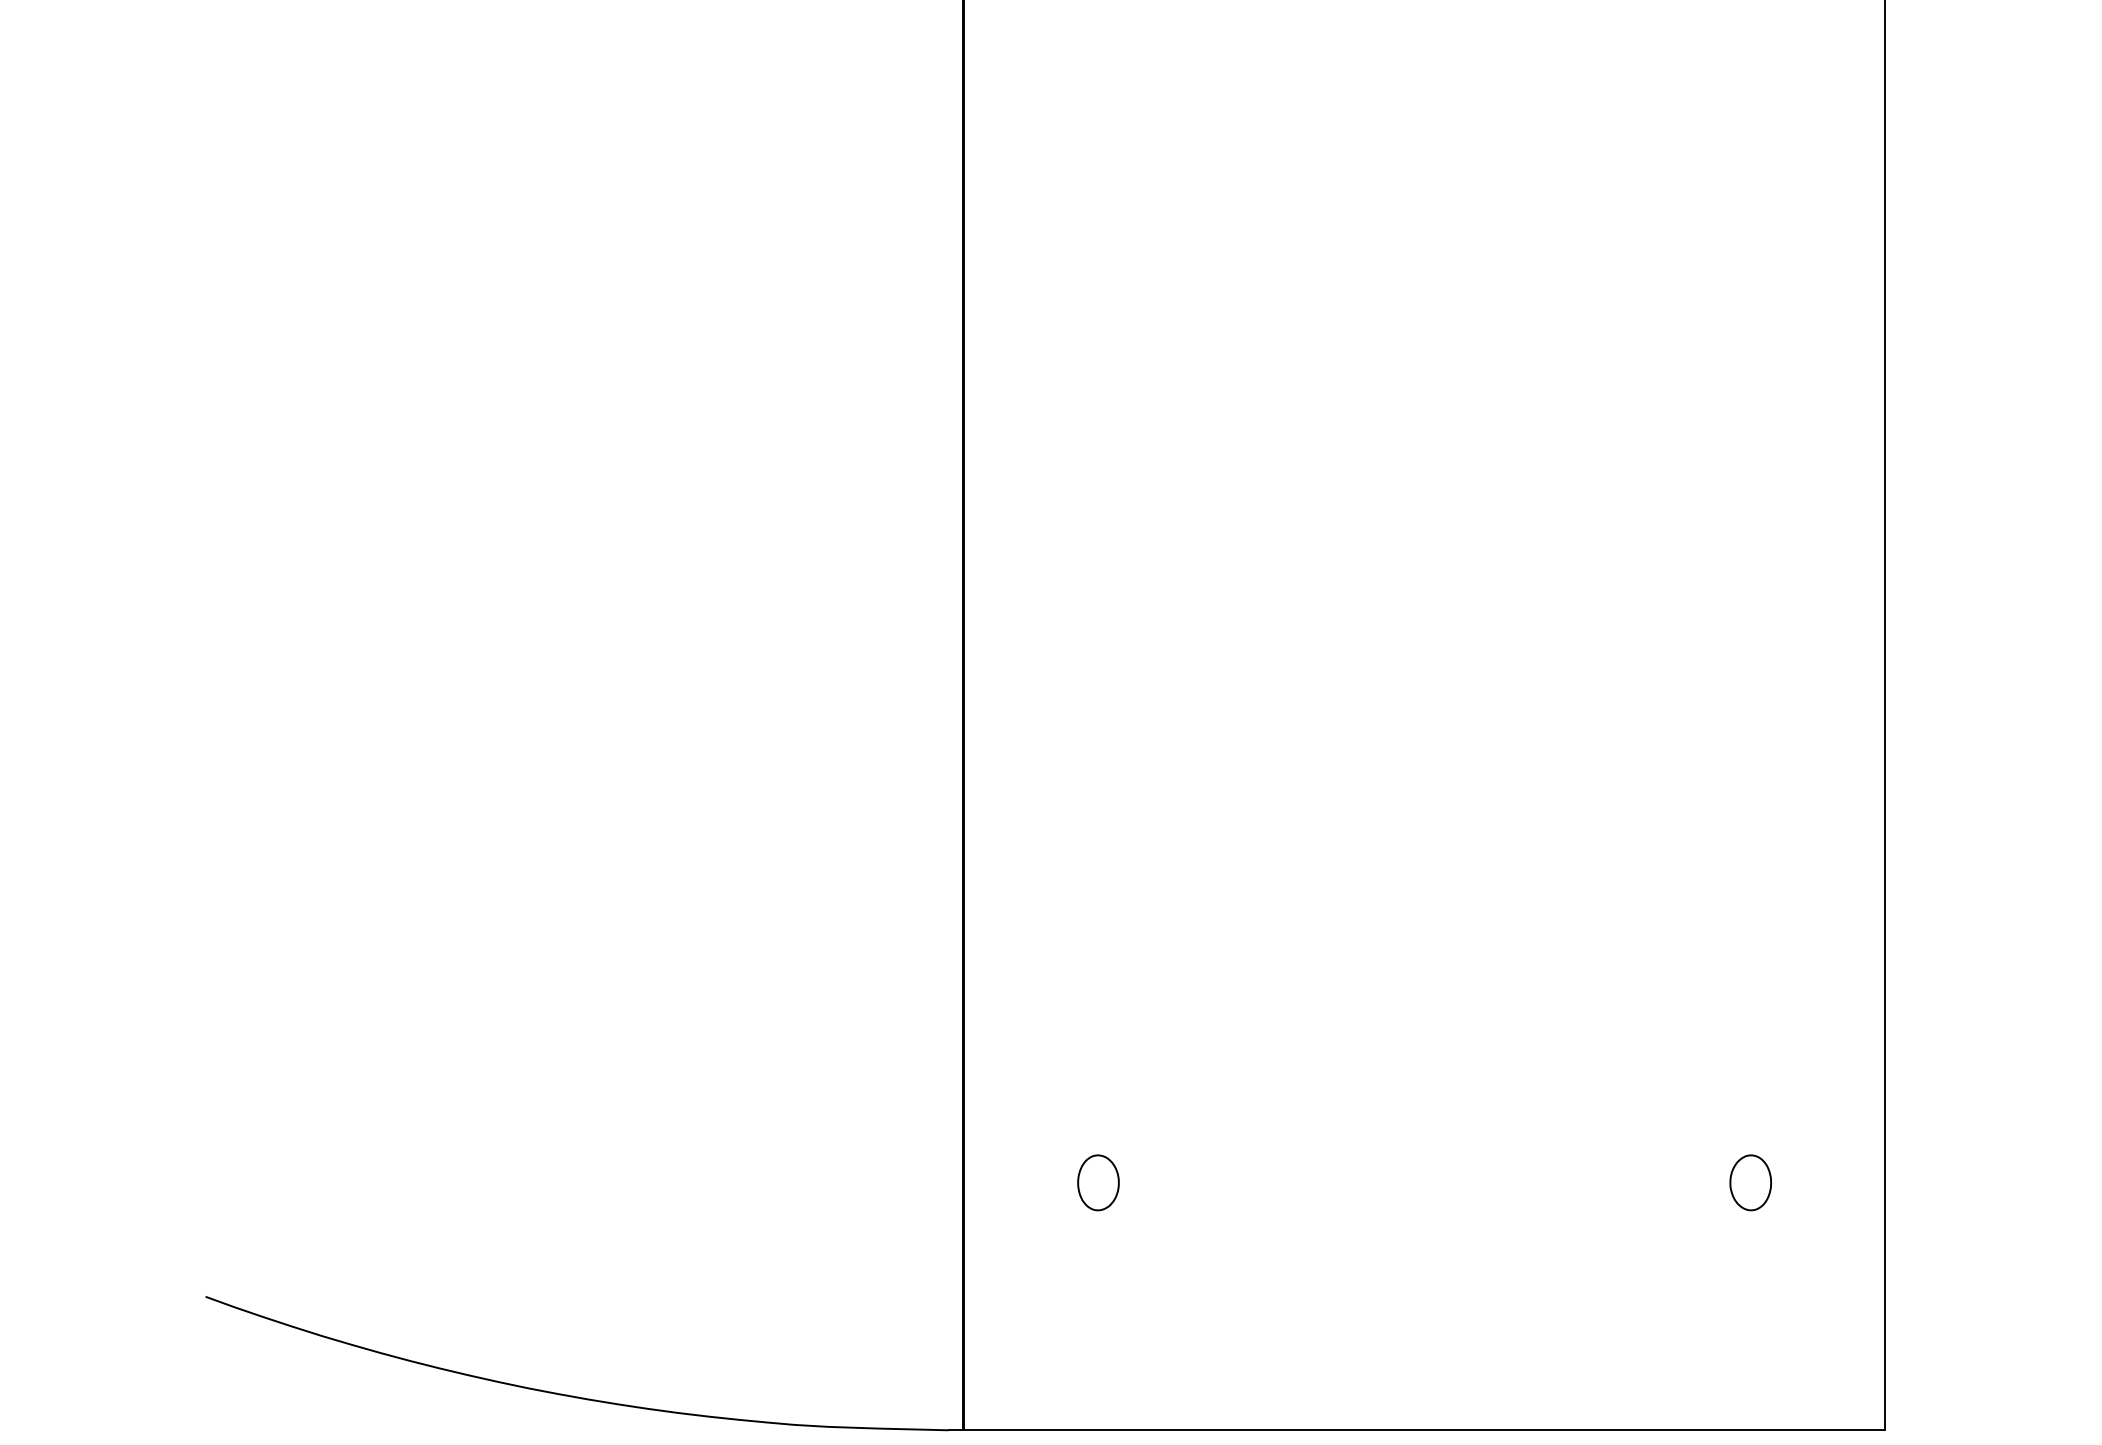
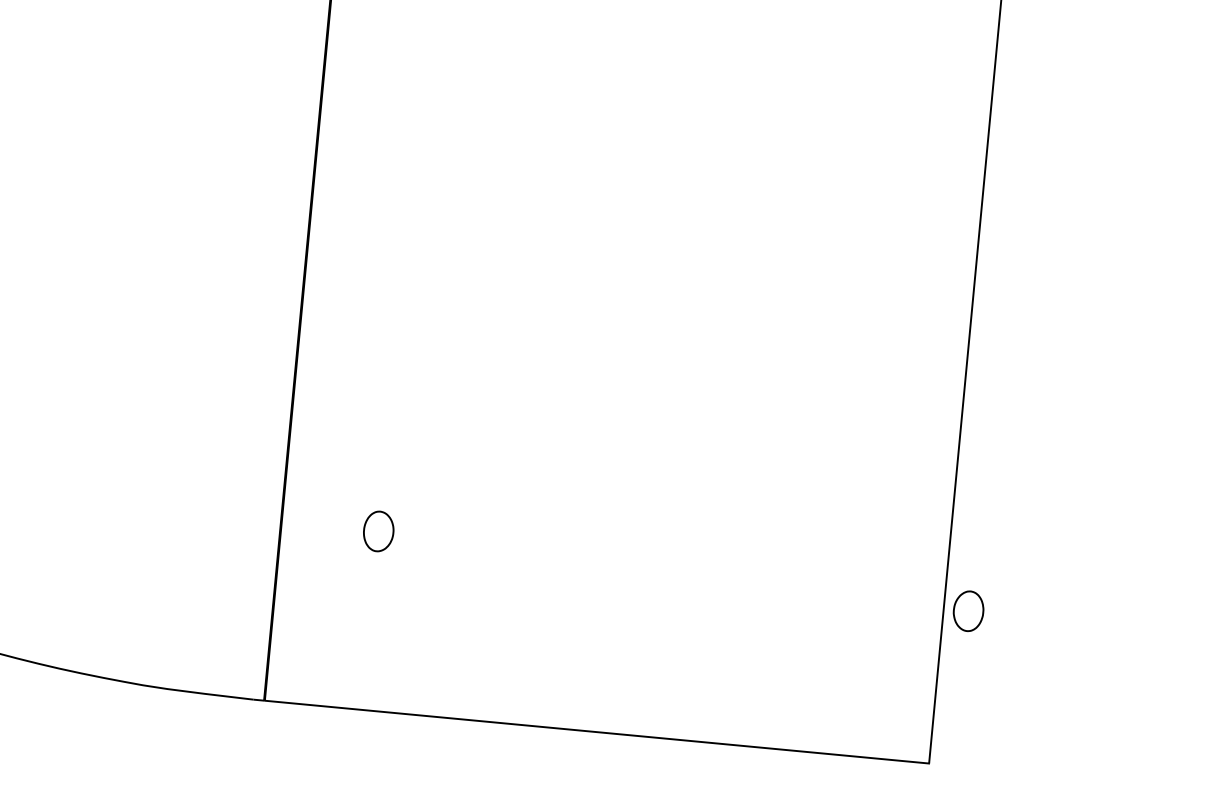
part: (1750, 1182) -> (968, 610), moved

